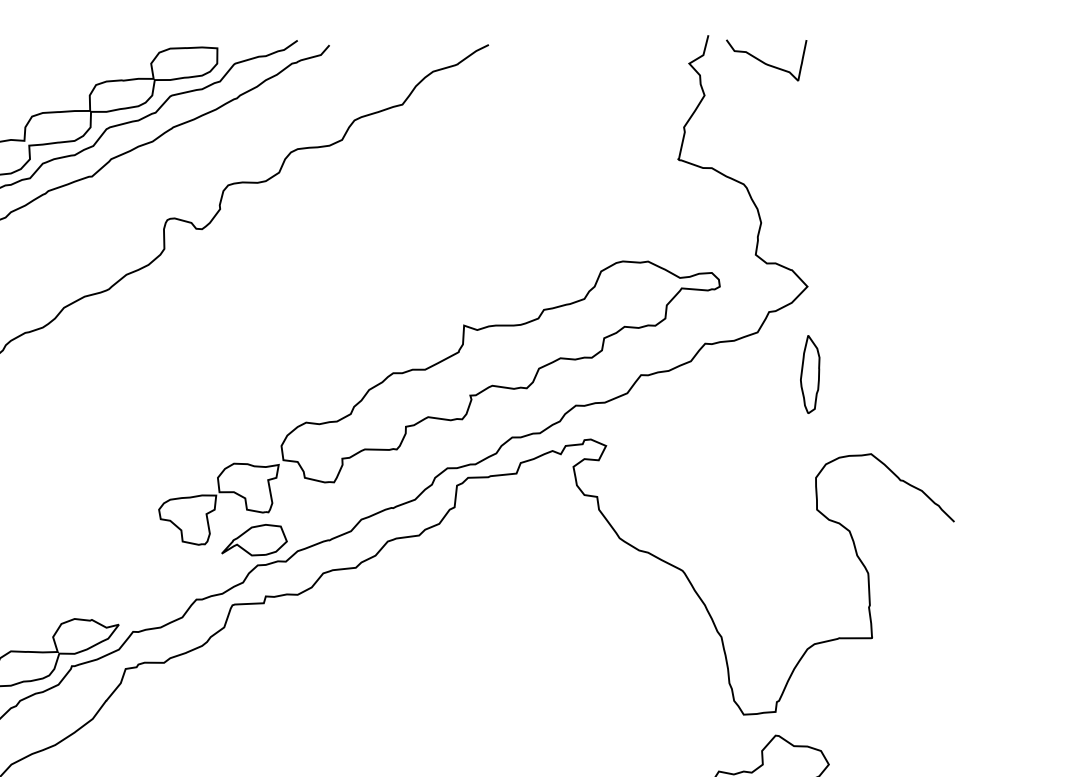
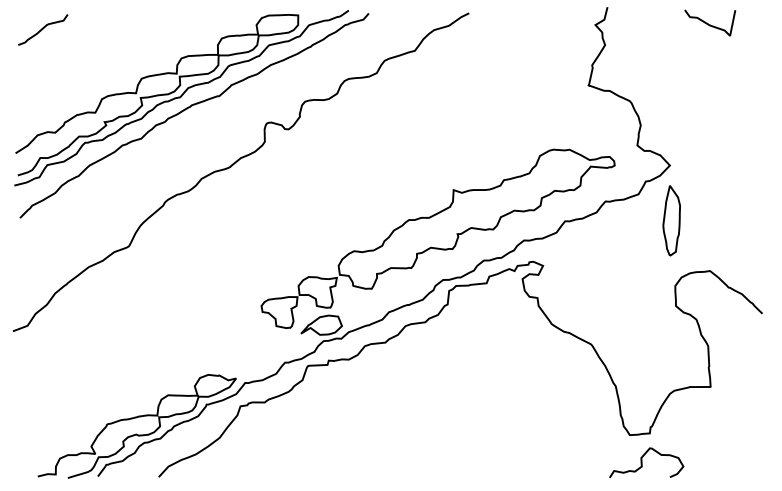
curve: (767, 62) -> (710, 24), moved
part: (809, 373) -> (671, 220), size x1.43

